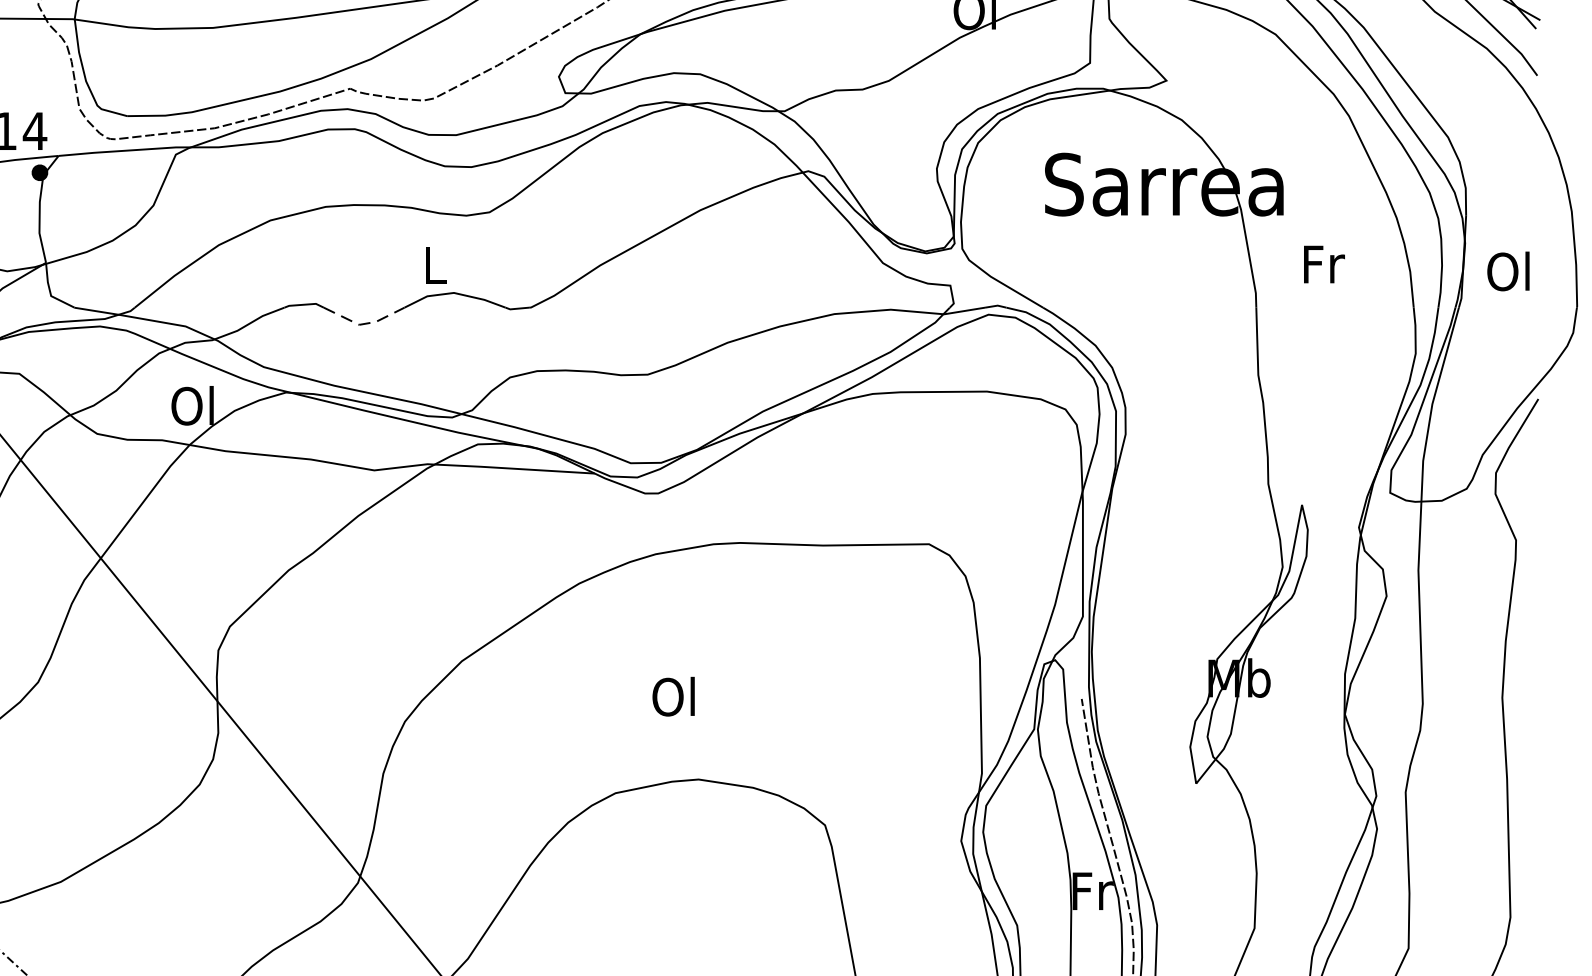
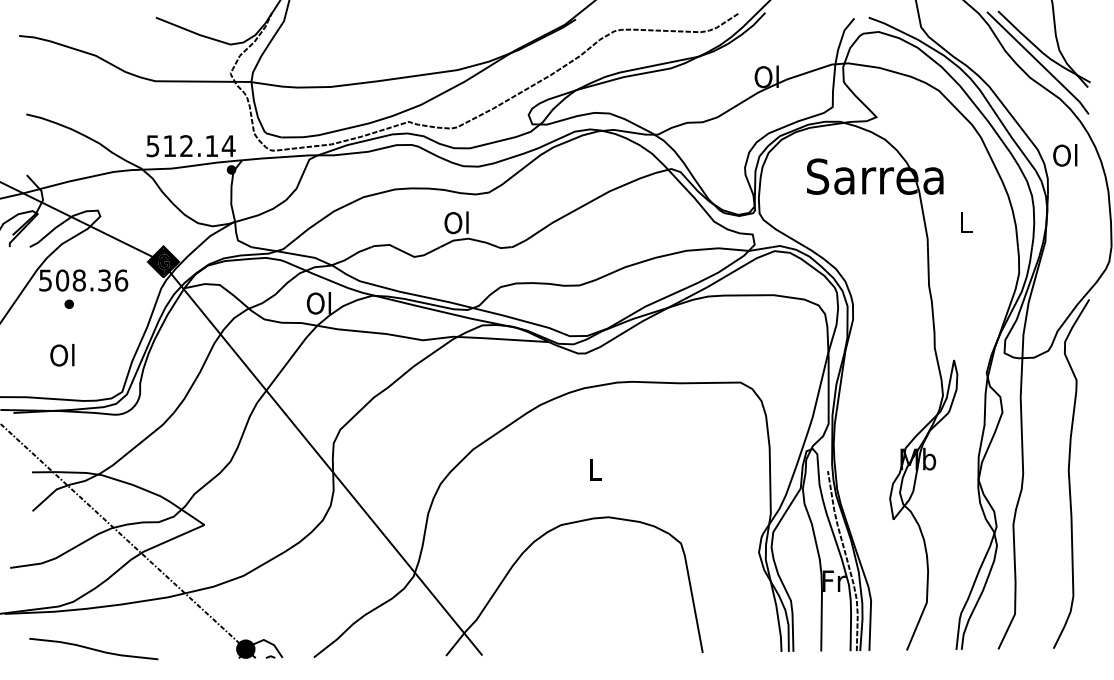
text: (432, 264) -> (456, 222), L -> Ol
text: (1323, 264) -> (966, 222), Fr -> L
text: (1508, 271) -> (1065, 155), moved
line: (364, 324) -> (417, 256), dashed -> solid
text: (673, 696) -> (594, 469), Ol -> L

